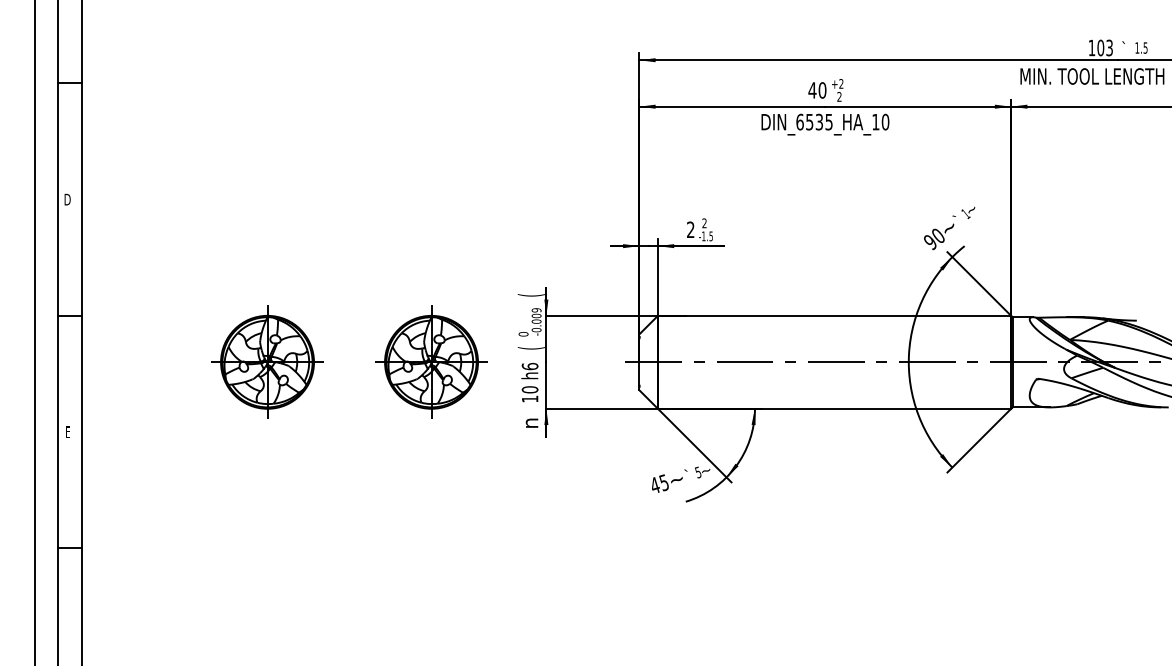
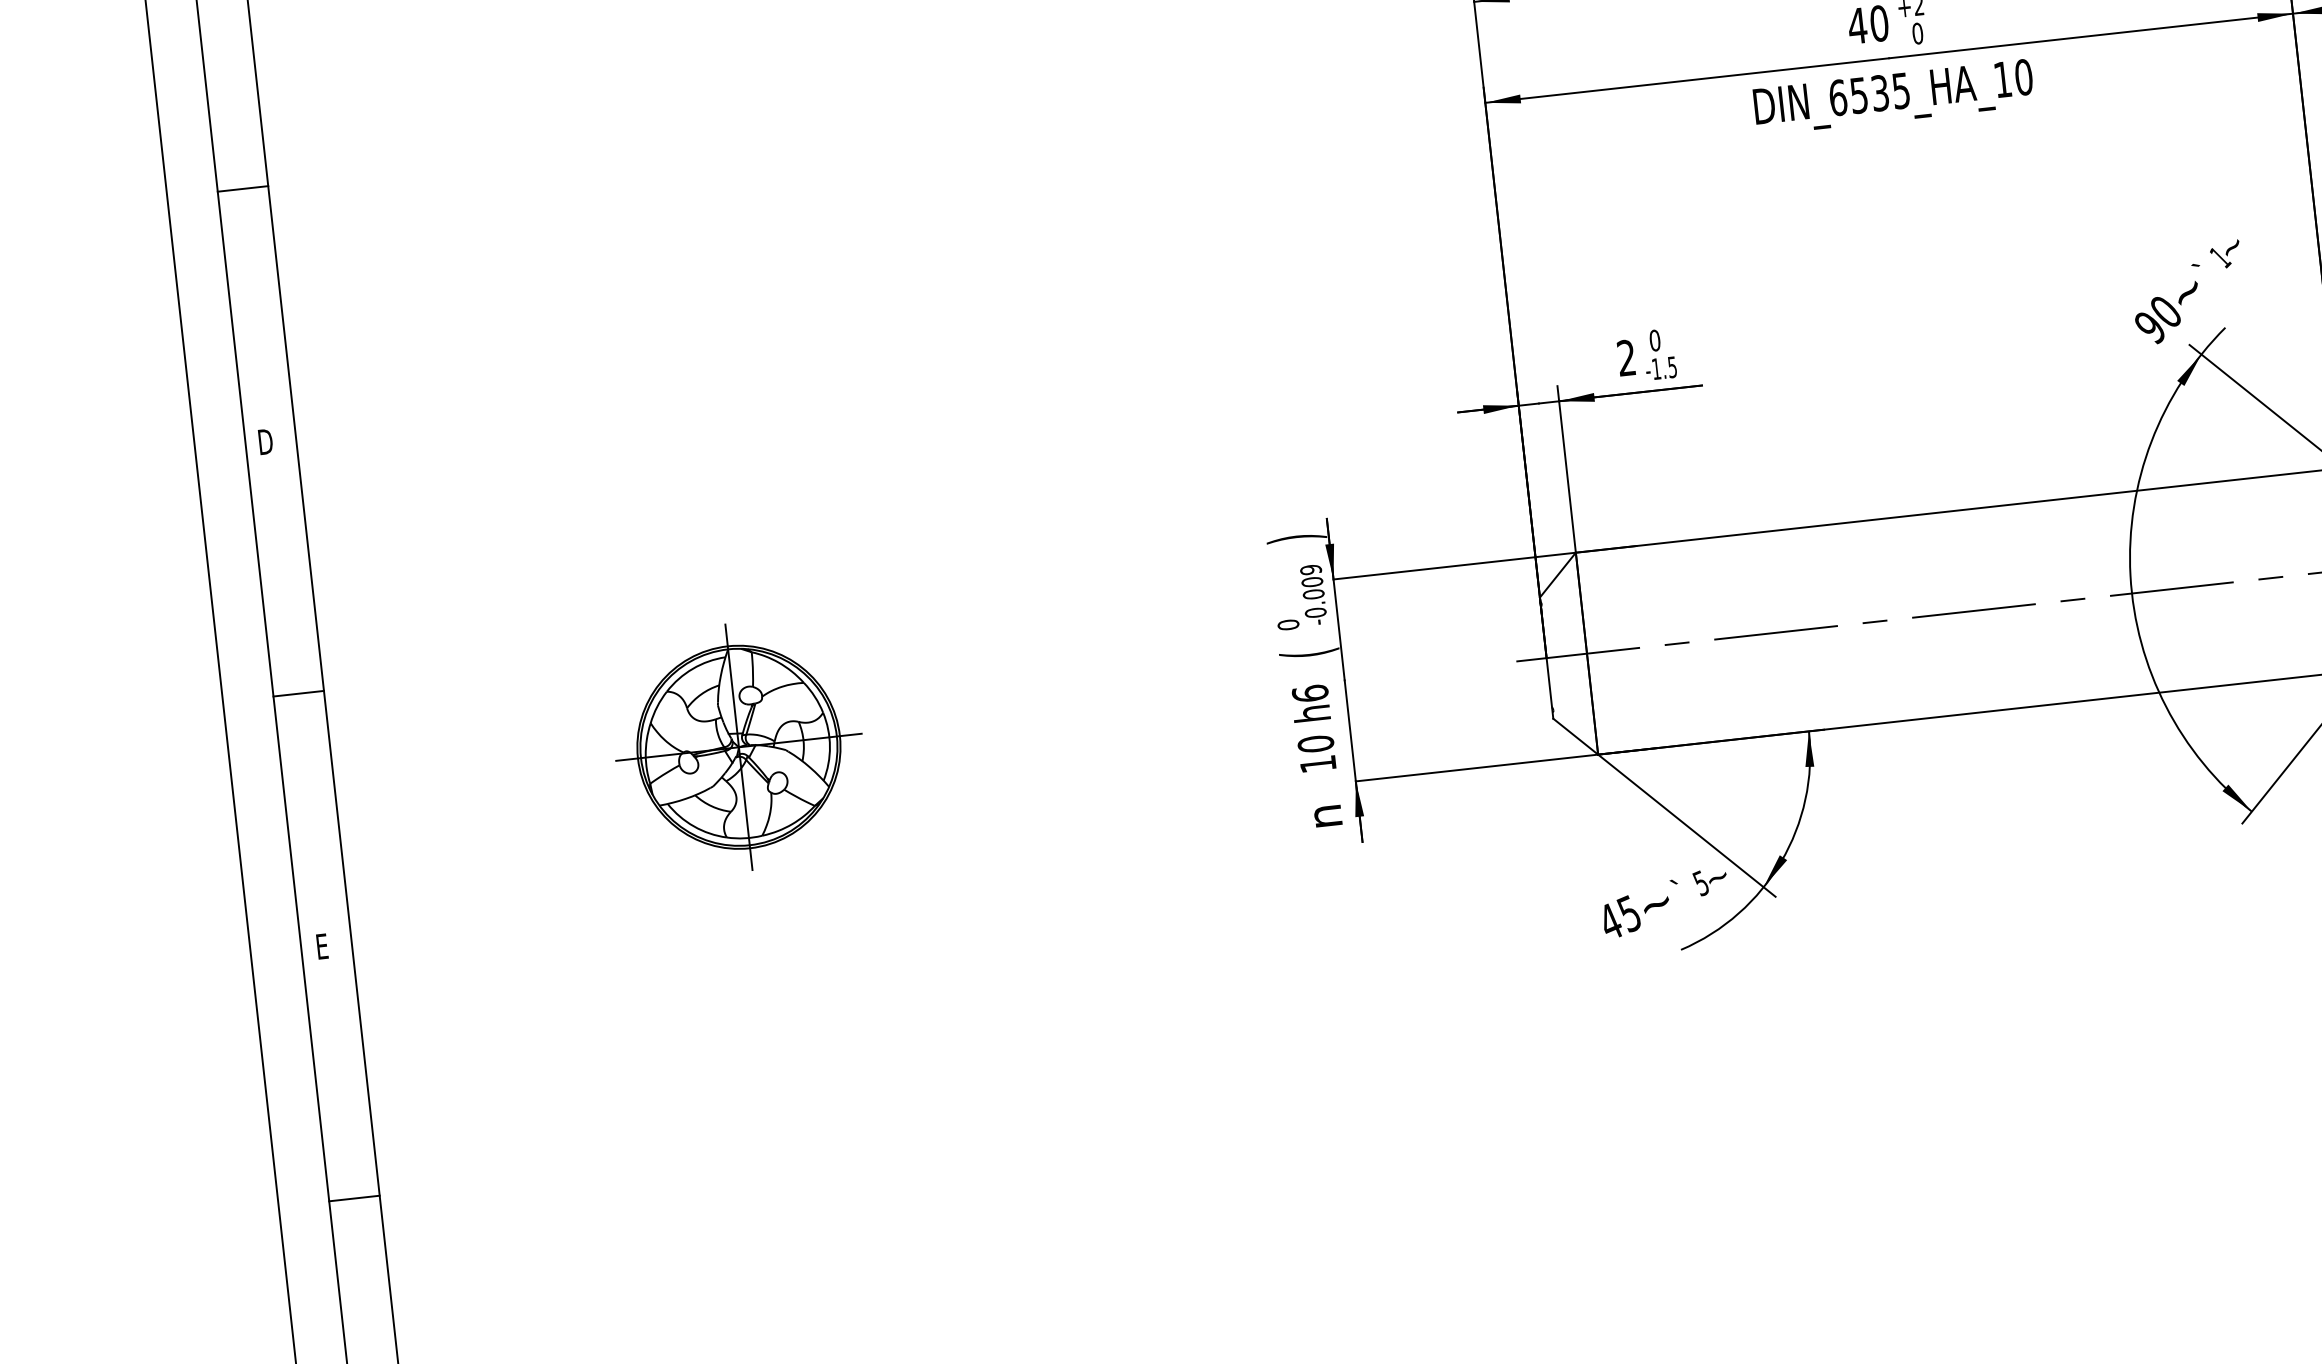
text: (839, 96) -> (1917, 32), 2 -> 0
text: (704, 223) -> (1654, 340), 2 -> 0
text: (530, 295) -> (1294, 539), ( -> )
part: (431, 361) -> (1094, 706), removed

